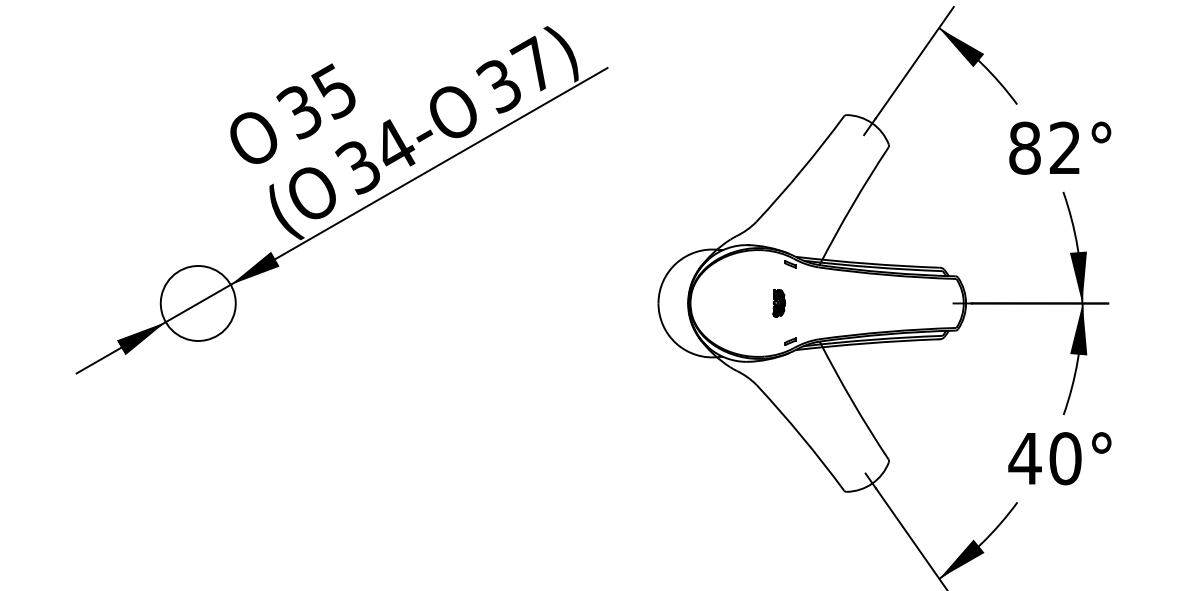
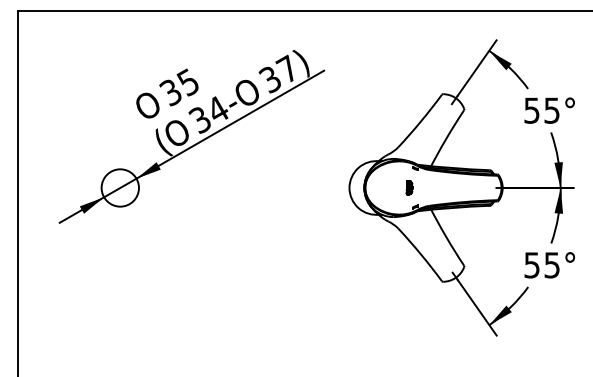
text: (1044, 147) -> (541, 110), 82° -> 55°
text: (1044, 459) -> (541, 265), 40° -> 55°

